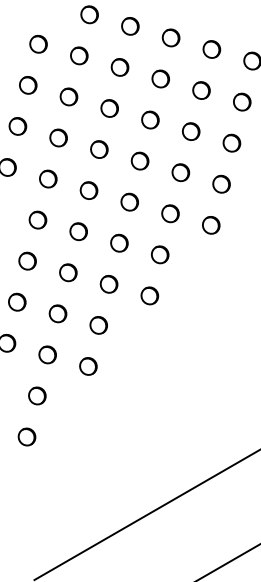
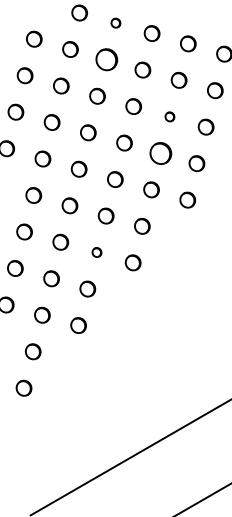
part: (129, 25) -> (115, 22), size x0.6
part: (119, 67) -> (106, 59), size x1.4
part: (190, 131) -> (169, 116), size x0.6
part: (180, 171) -> (160, 152), size x1.4
part: (108, 284) -> (96, 252), size x0.6

